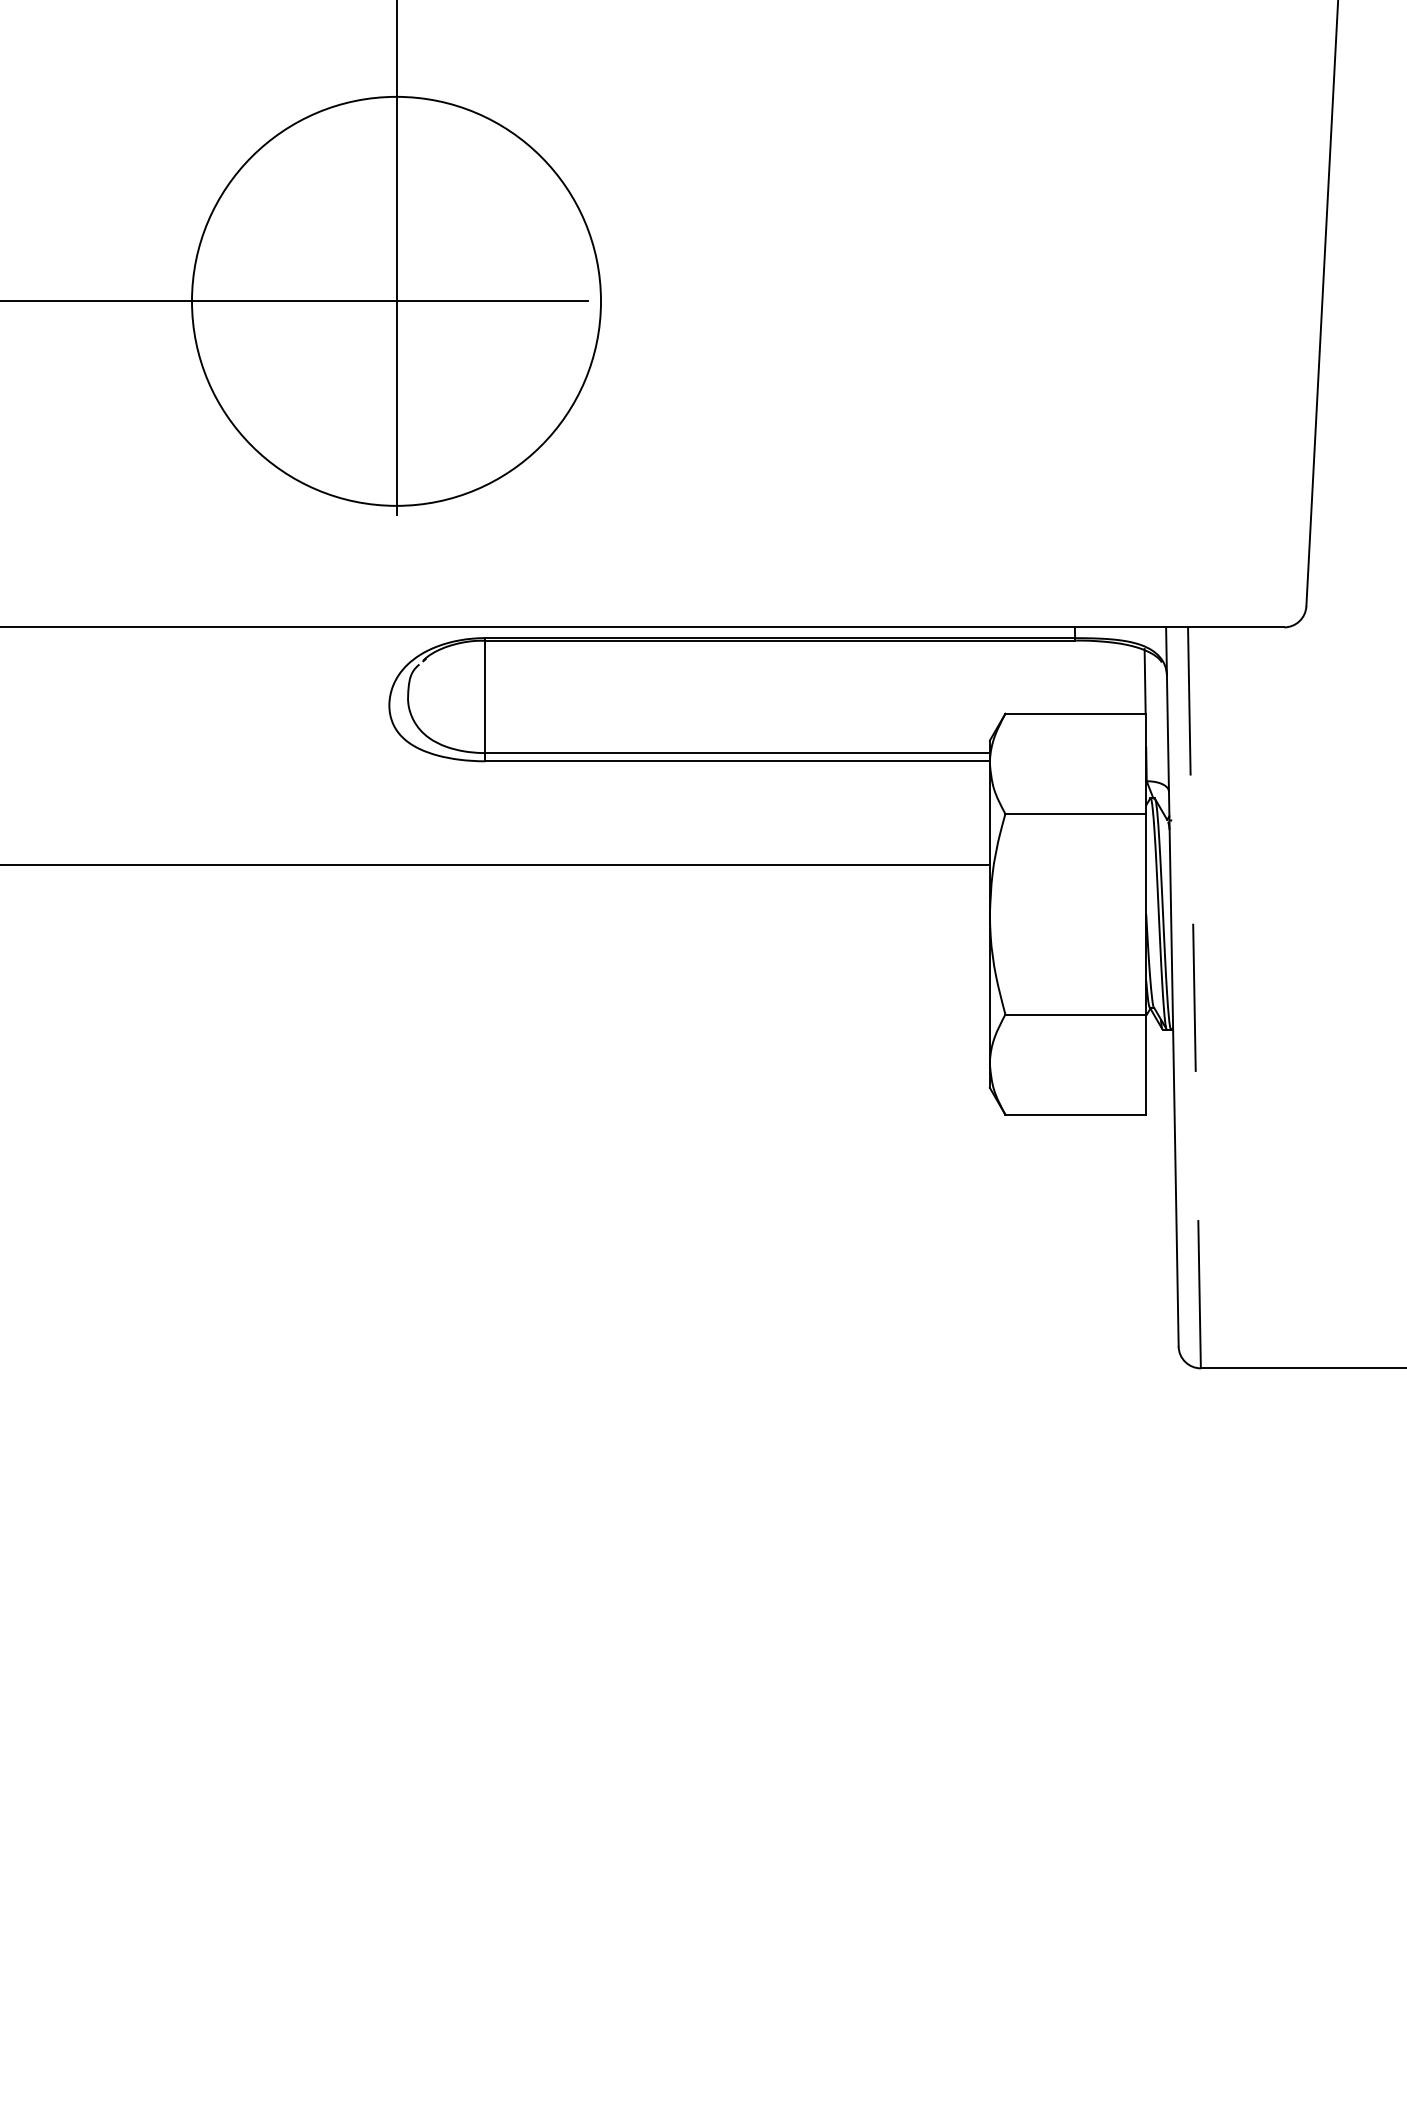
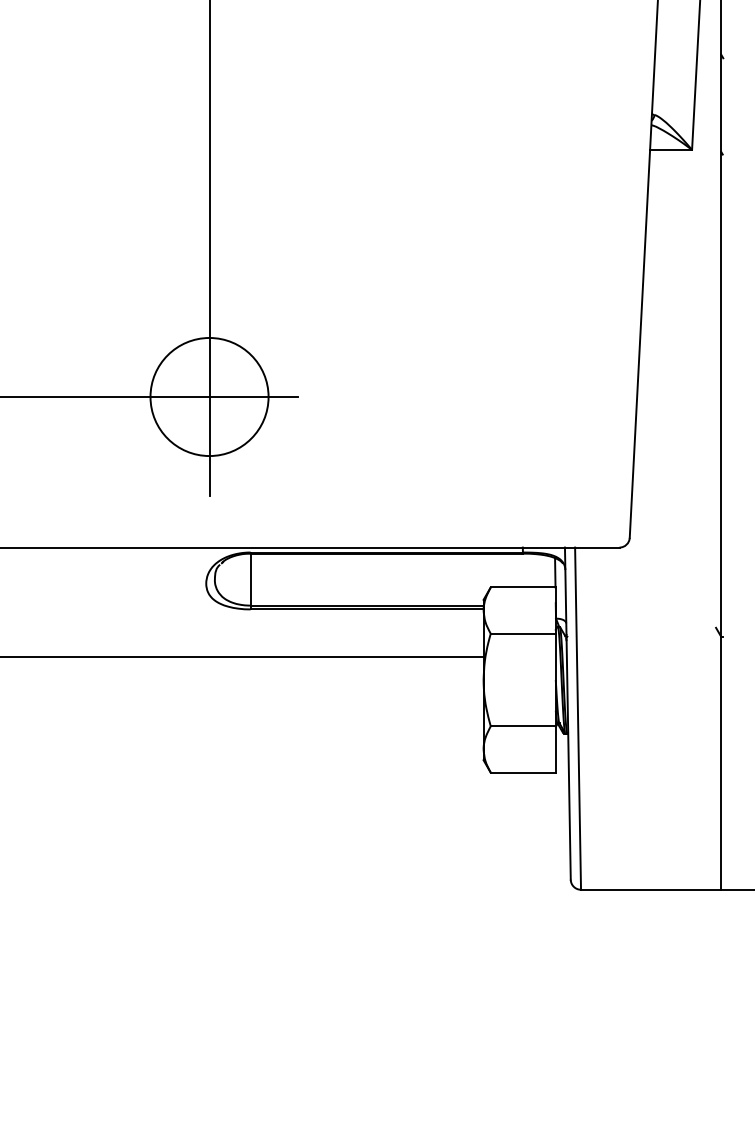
circle: (396, 300) -> (209, 396), size x0.62
line: (1195, 999) -> (578, 719), dashed -> solid

